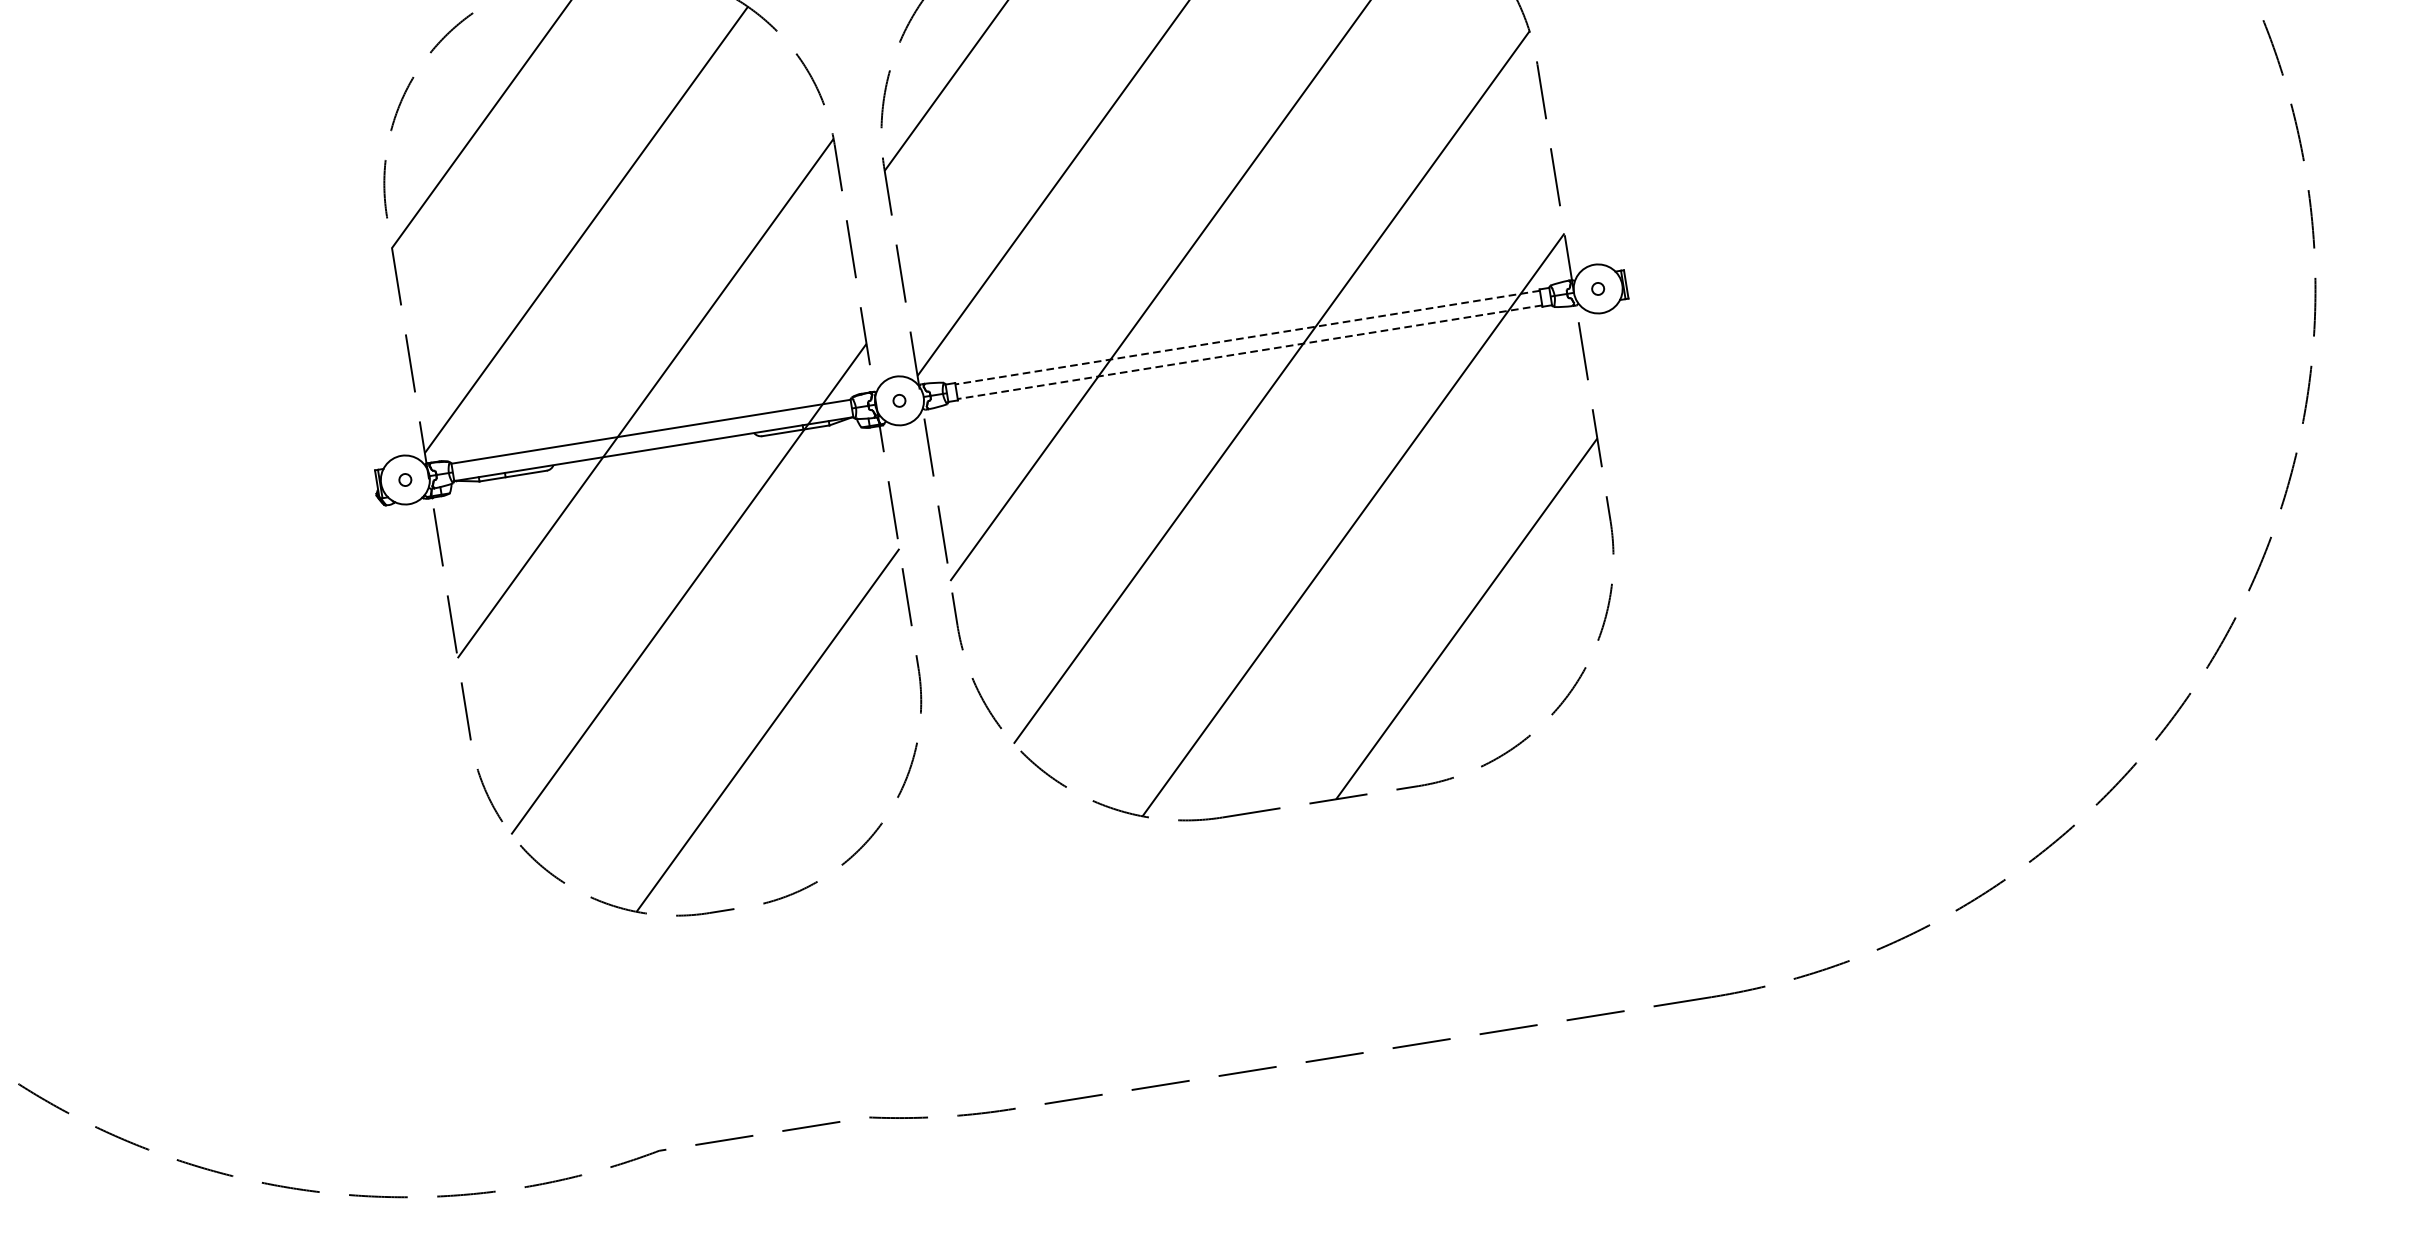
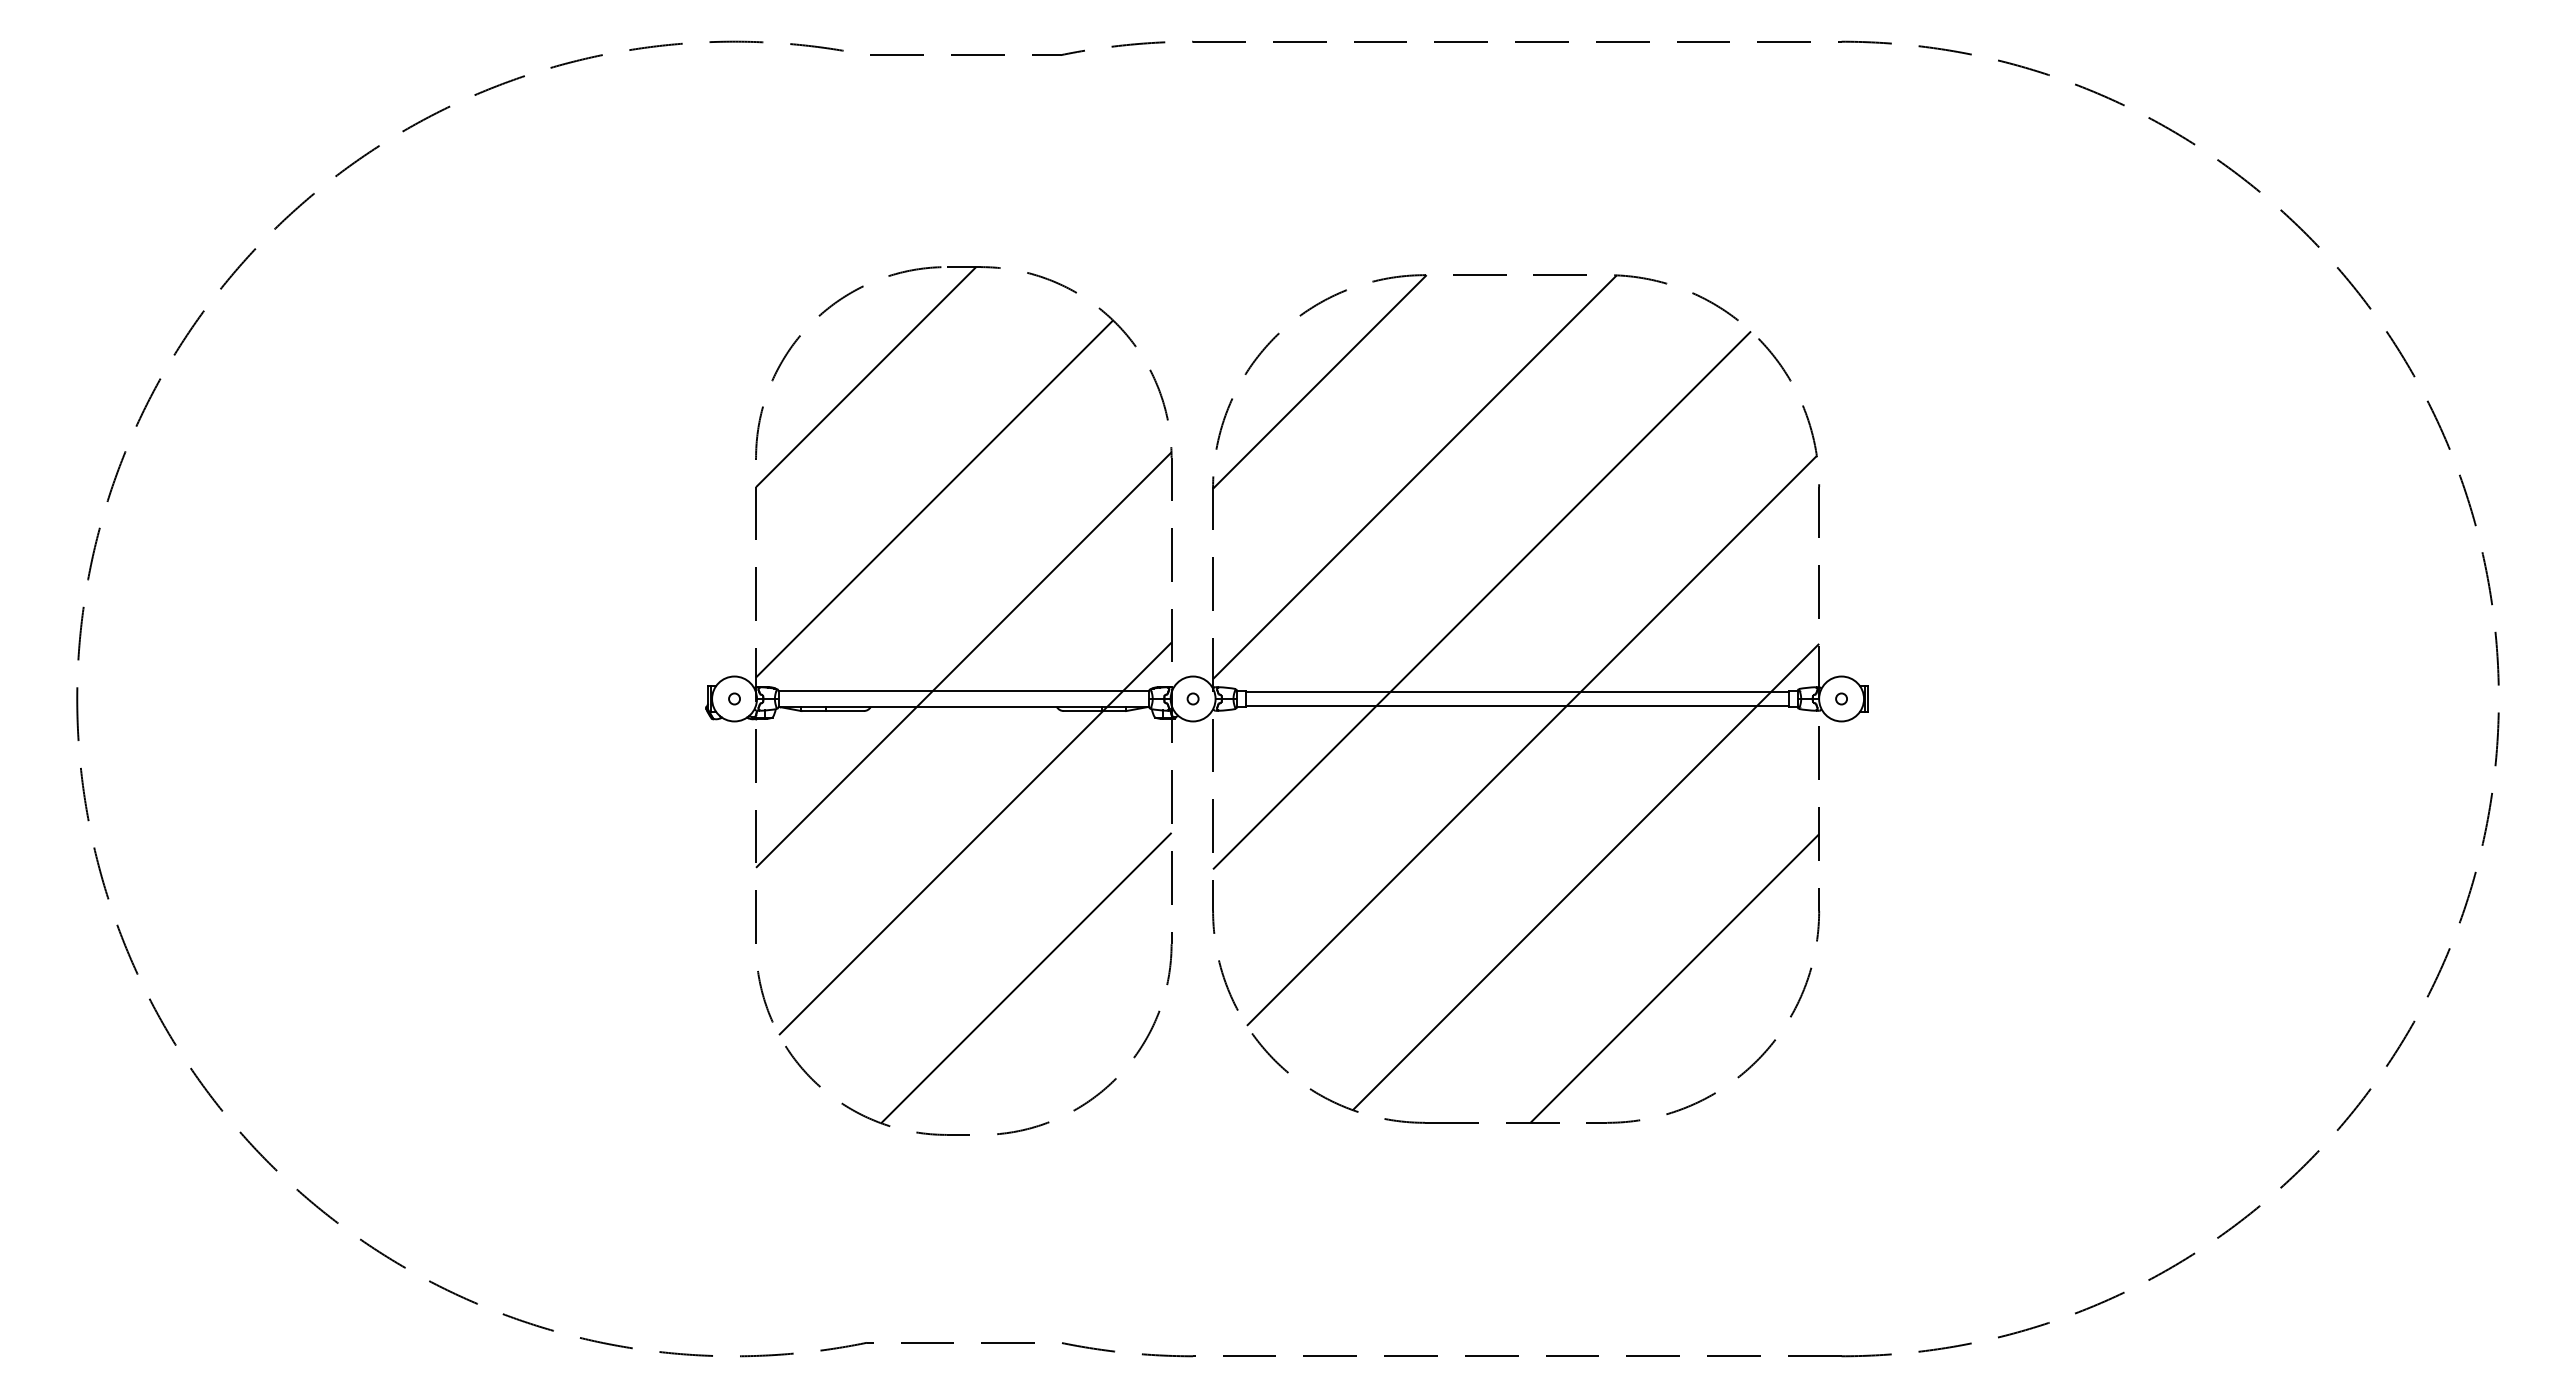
line: (1246, 338) -> (1516, 692), dashed -> solid
line: (1249, 352) -> (1516, 705), dashed -> solid

